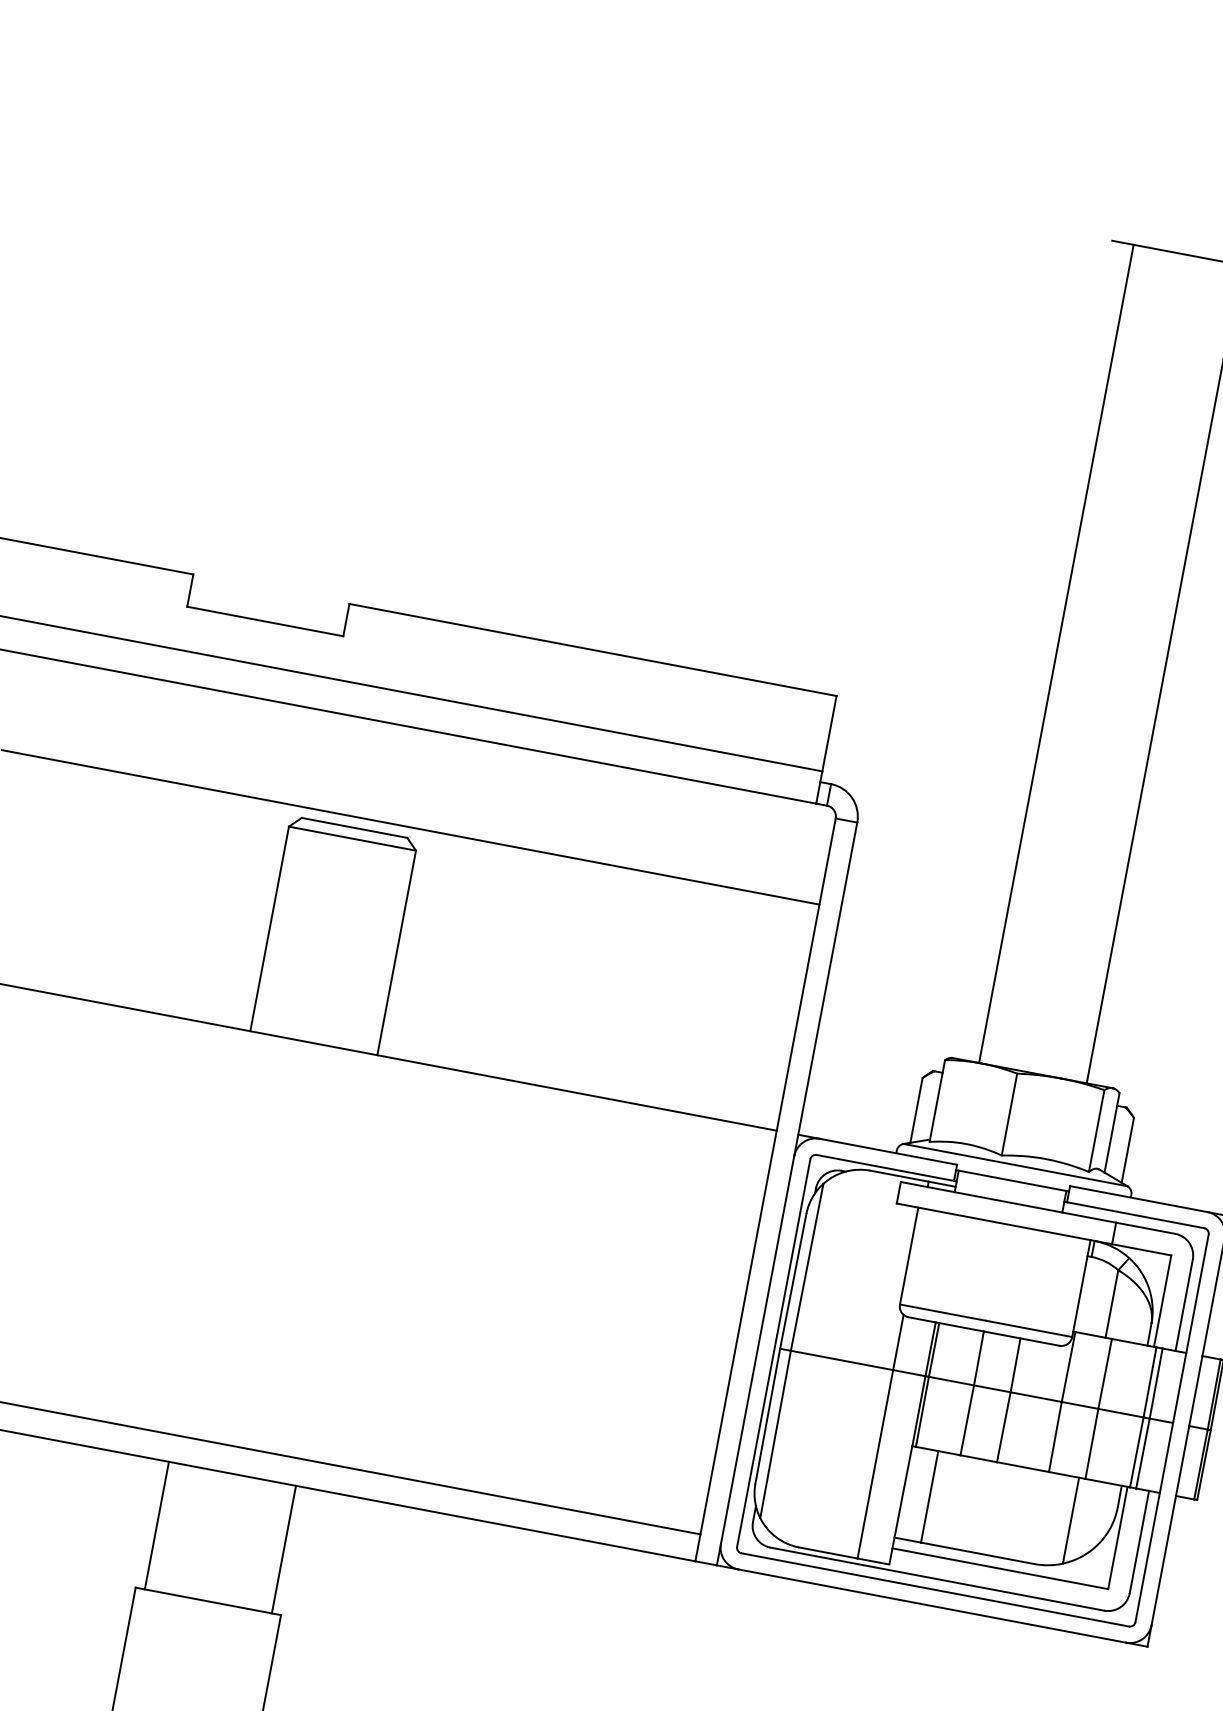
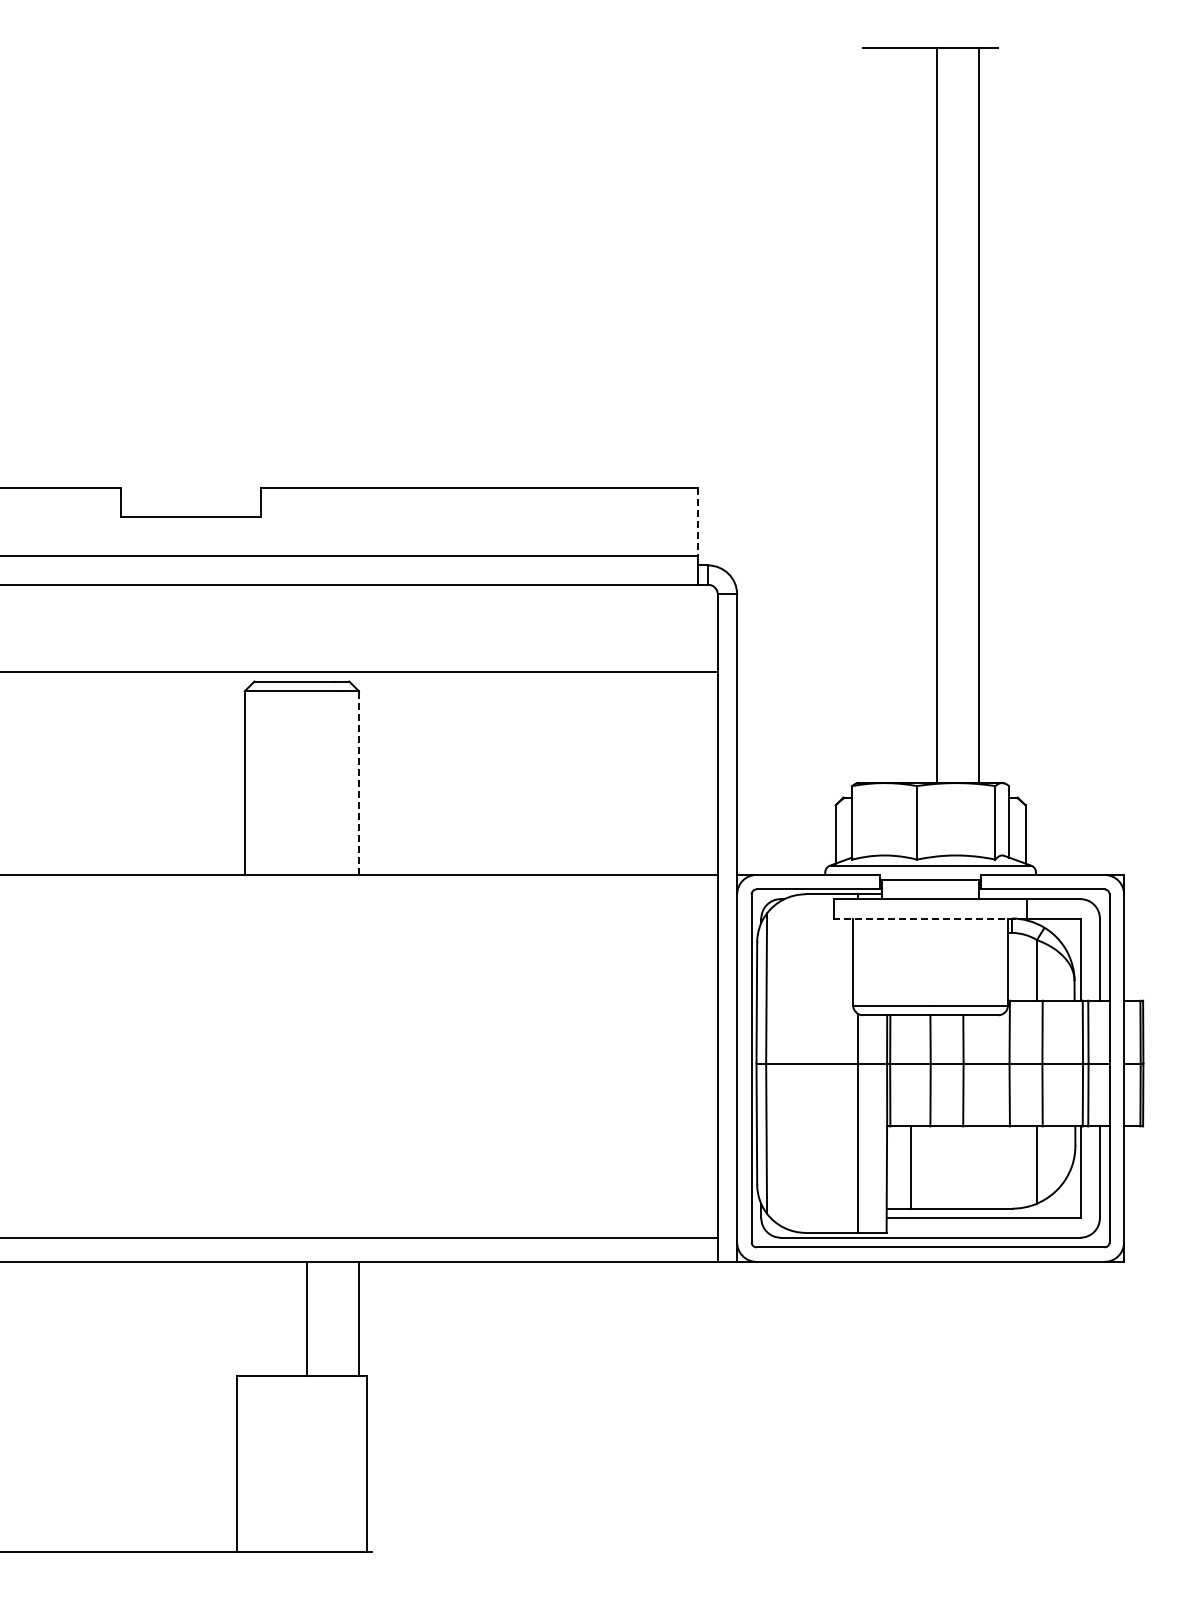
line: (1056, 653) -> (937, 415), moved
line: (829, 733) -> (698, 521), solid -> dashed
line: (396, 953) -> (358, 783), solid -> dashed
line: (1004, 1223) -> (930, 918), solid -> dashed
line: (156, 1524) -> (306, 1318), moved

